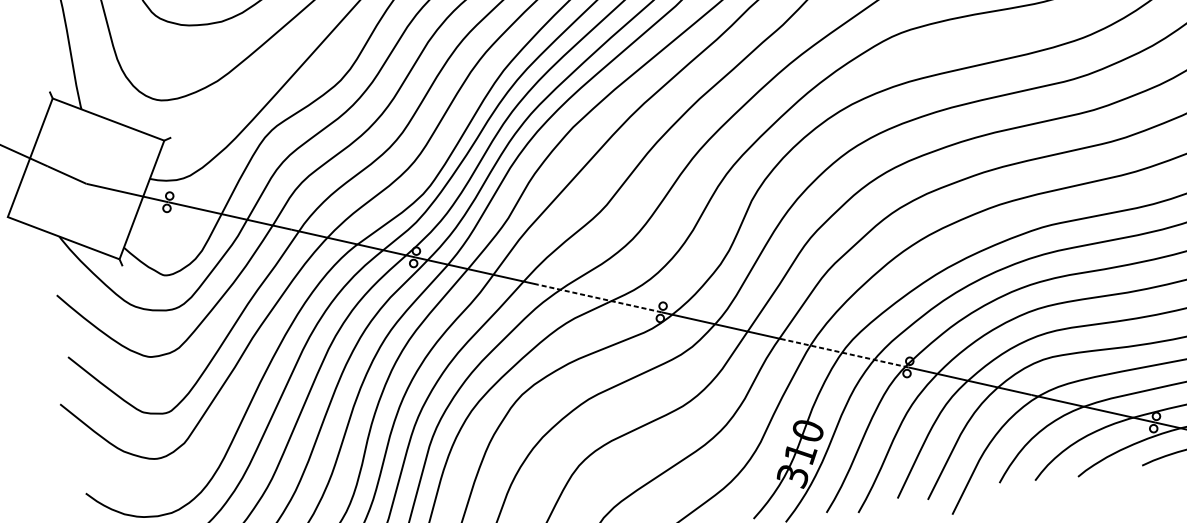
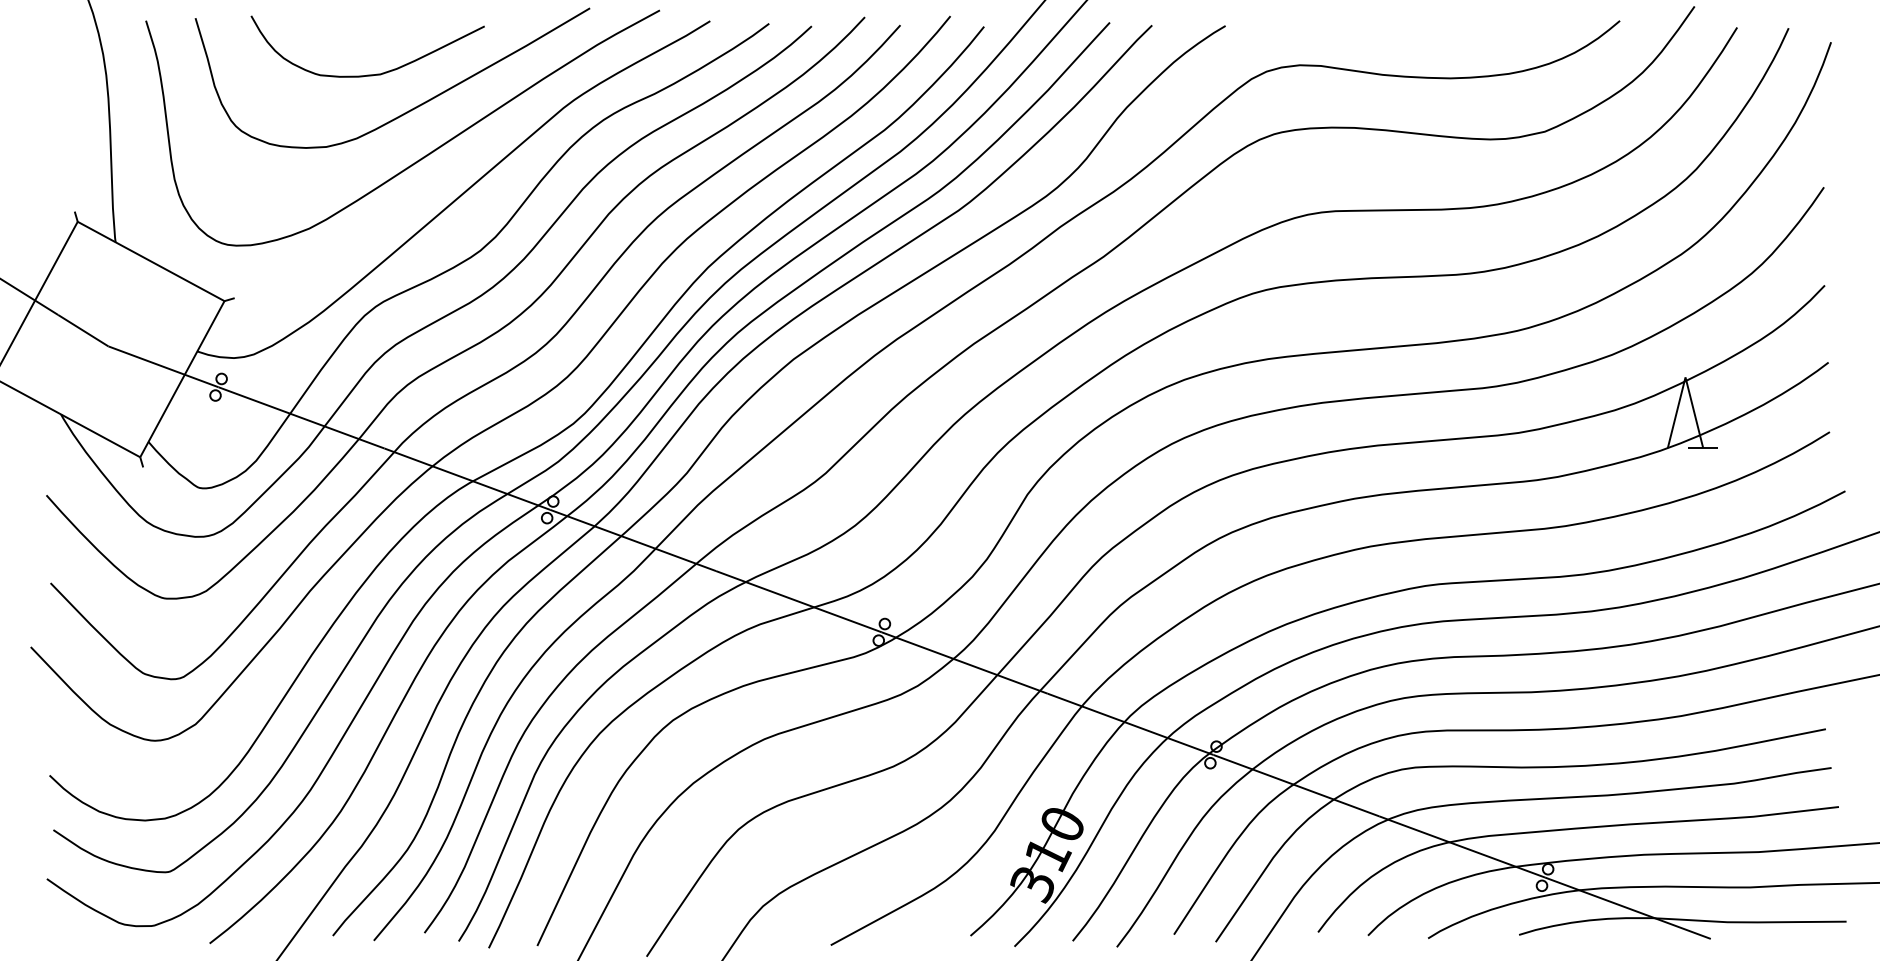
line: (599, 298) -> (798, 601), dashed -> solid
line: (846, 353) -> (1130, 724), dashed -> solid

